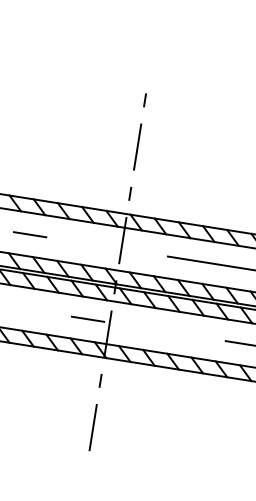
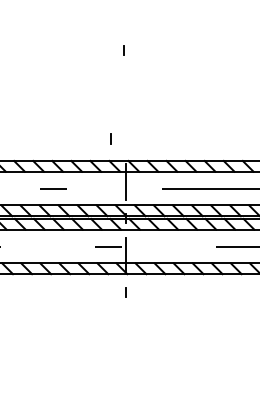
line: (144, 100) -> (123, 50), moved
line: (137, 146) -> (125, 107), removed
line: (130, 193) -> (110, 138), moved
line: (92, 427) -> (125, 329), removed

